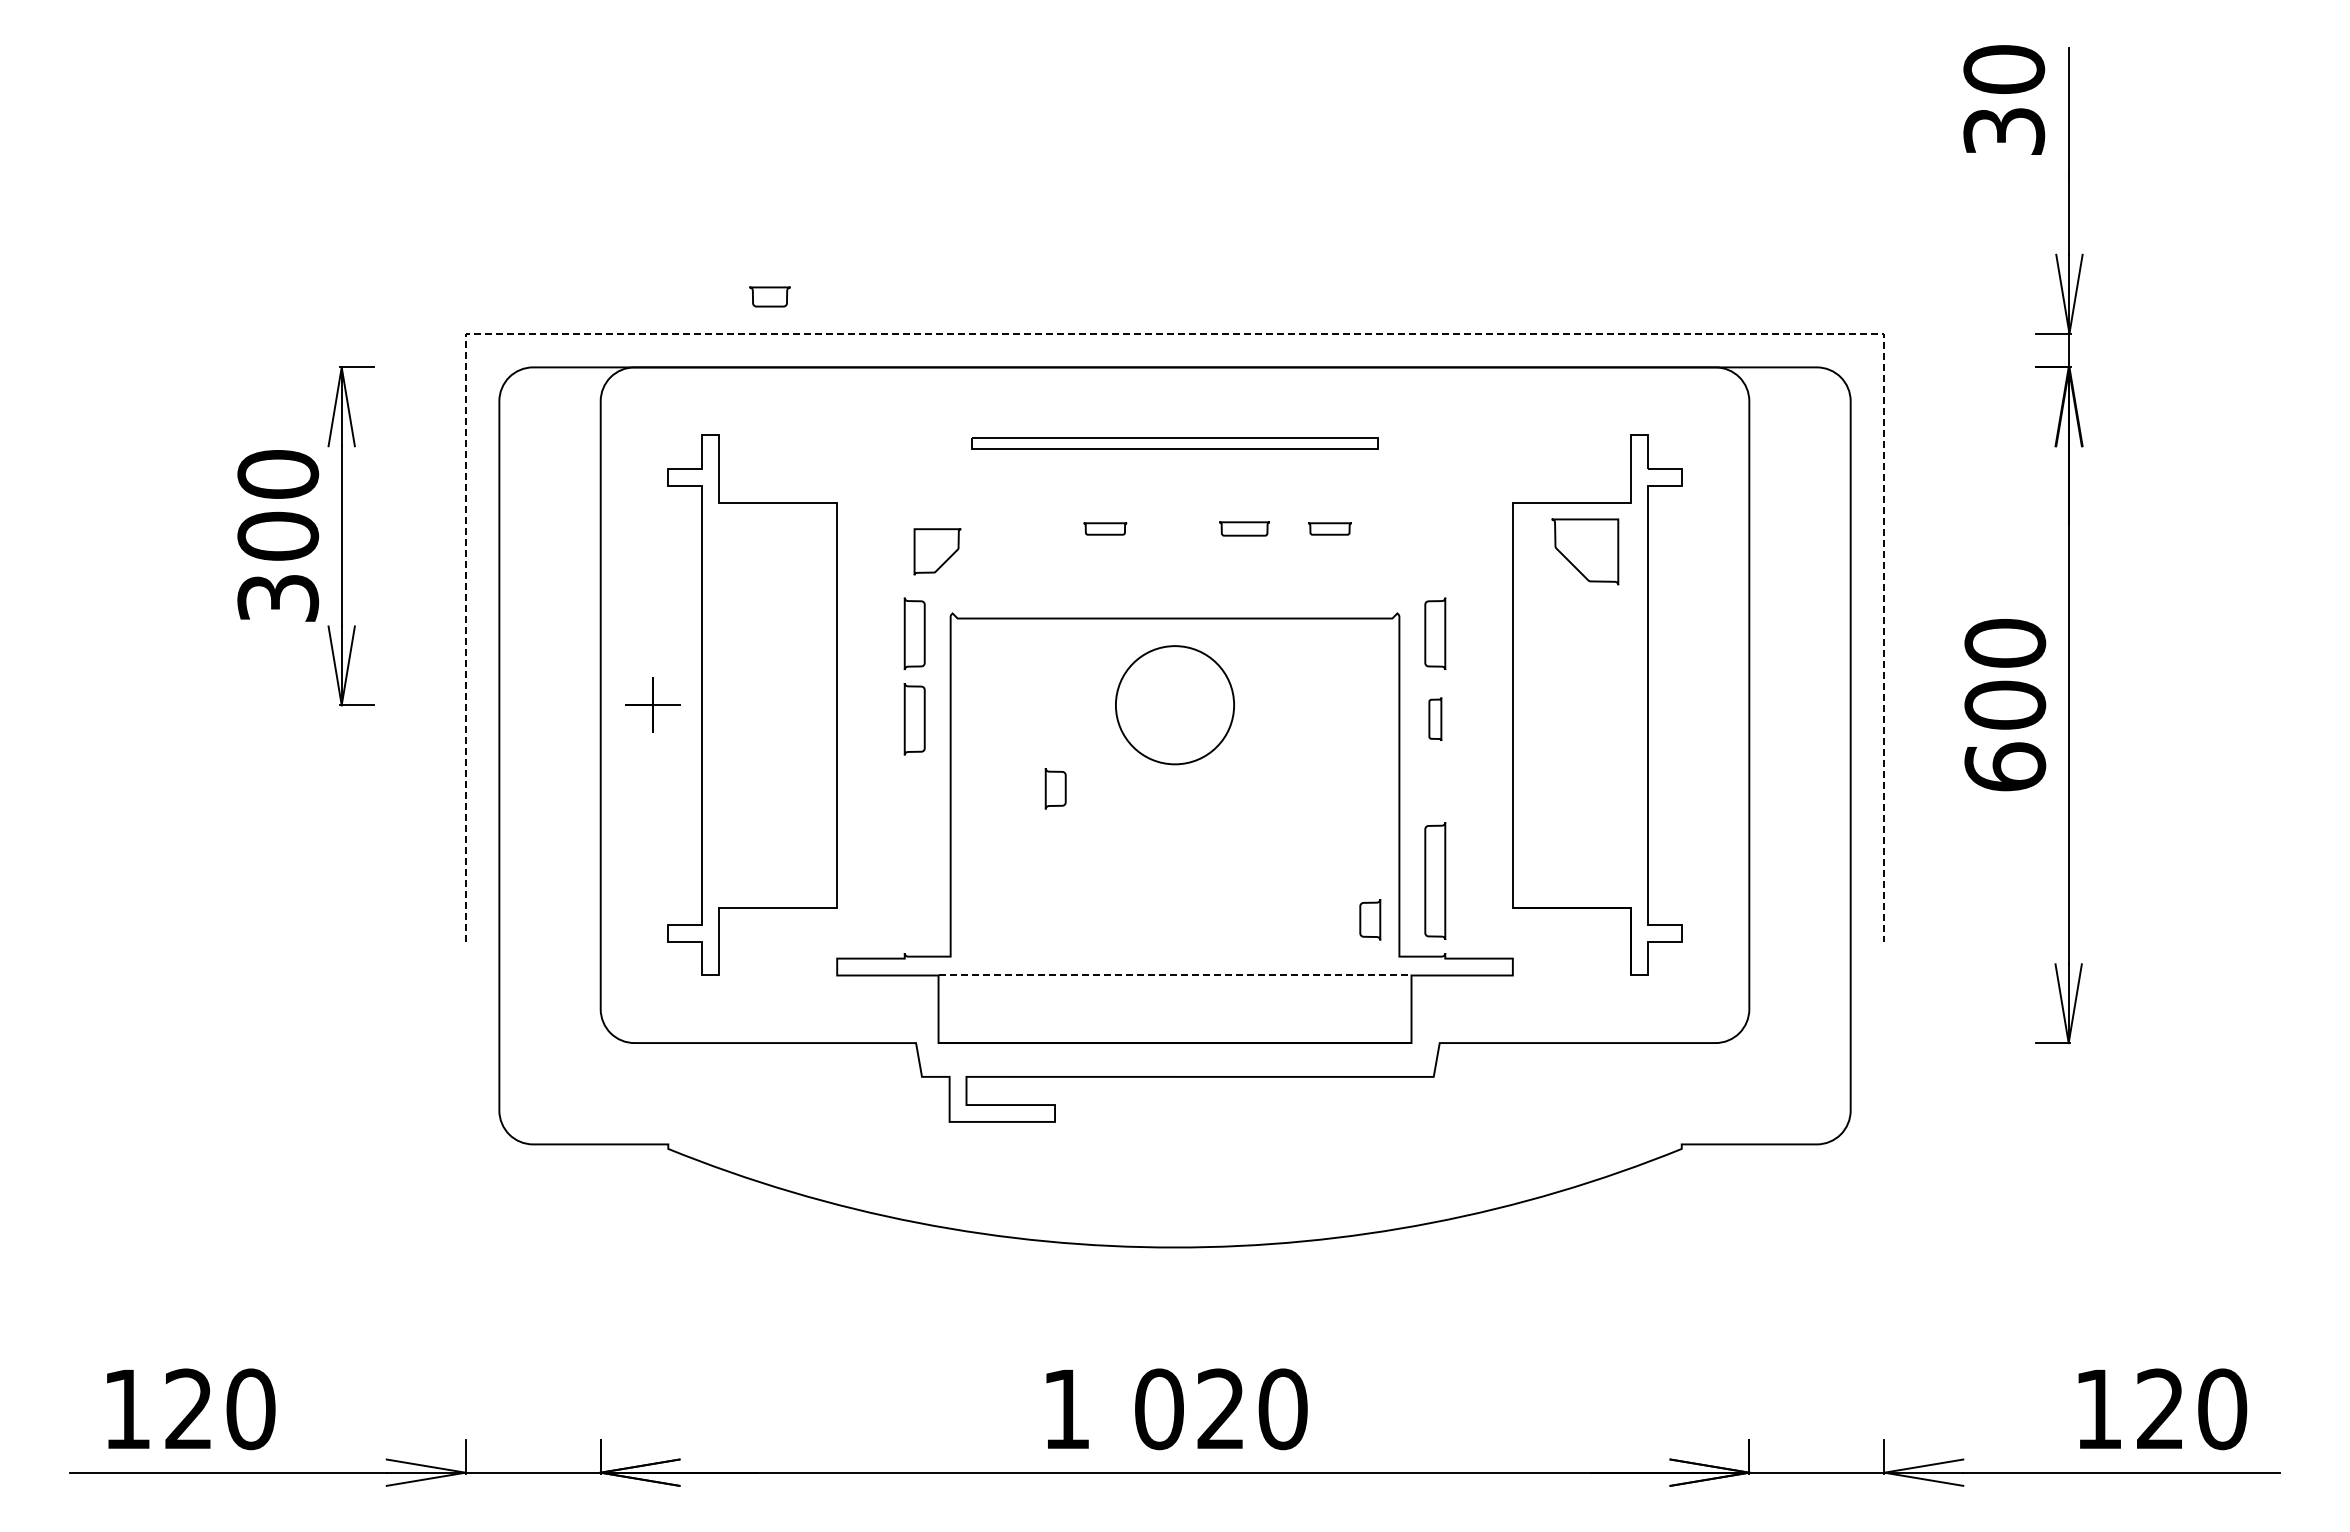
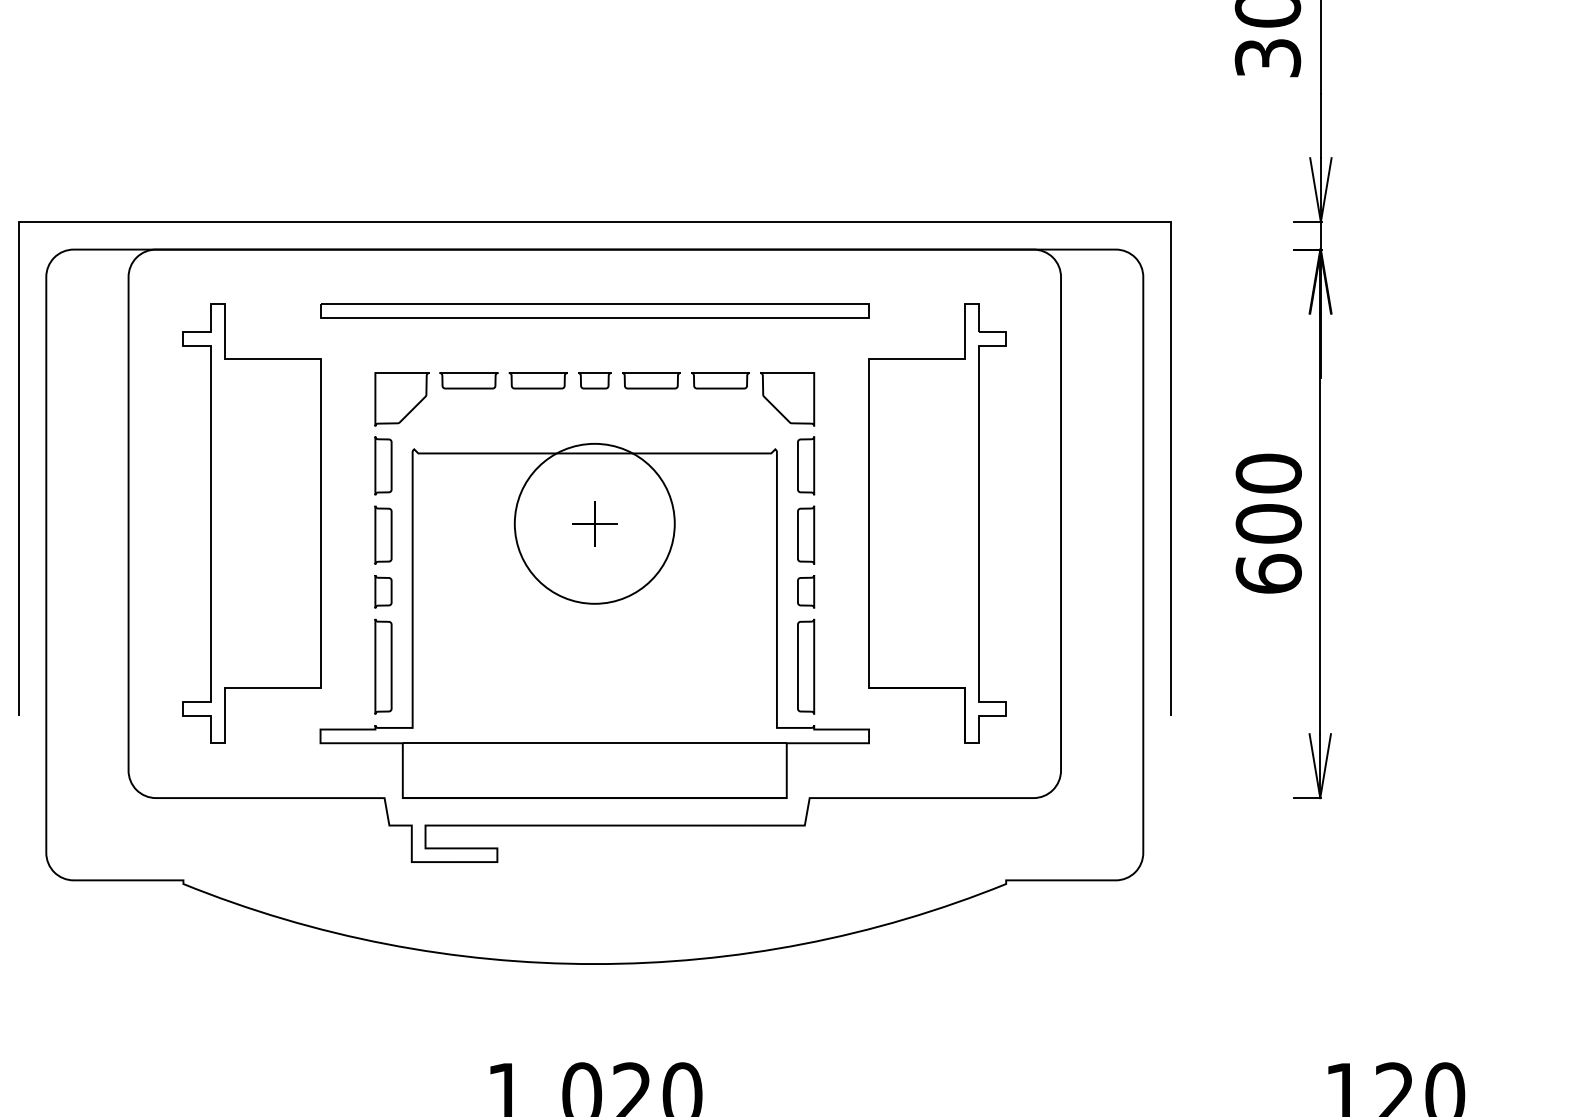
part: (769, 296) -> (594, 380), moved
line: (1175, 333) -> (595, 222), dashed -> solid
part: (1174, 443) -> (594, 311), size x1.67
part: (1019, 528) -> (468, 380), added
part: (1105, 528) -> (538, 380), size x1.67
part: (1244, 528) -> (651, 380), size x1.43
part: (1329, 528) -> (720, 380), size x1.67
part: (937, 551) -> (401, 399), size x1.43
part: (1585, 551) -> (787, 399), moved
curve: (652, 704) -> (594, 523), moved
circle: (1174, 704) -> (594, 523), size x1.67
part: (1435, 719) -> (806, 535), size x1.67
part: (1055, 788) -> (383, 591), moved
curve: (905, 880) -> (375, 666), added
part: (1370, 919) -> (806, 591), moved
line: (1175, 975) -> (595, 743), dashed -> solid

